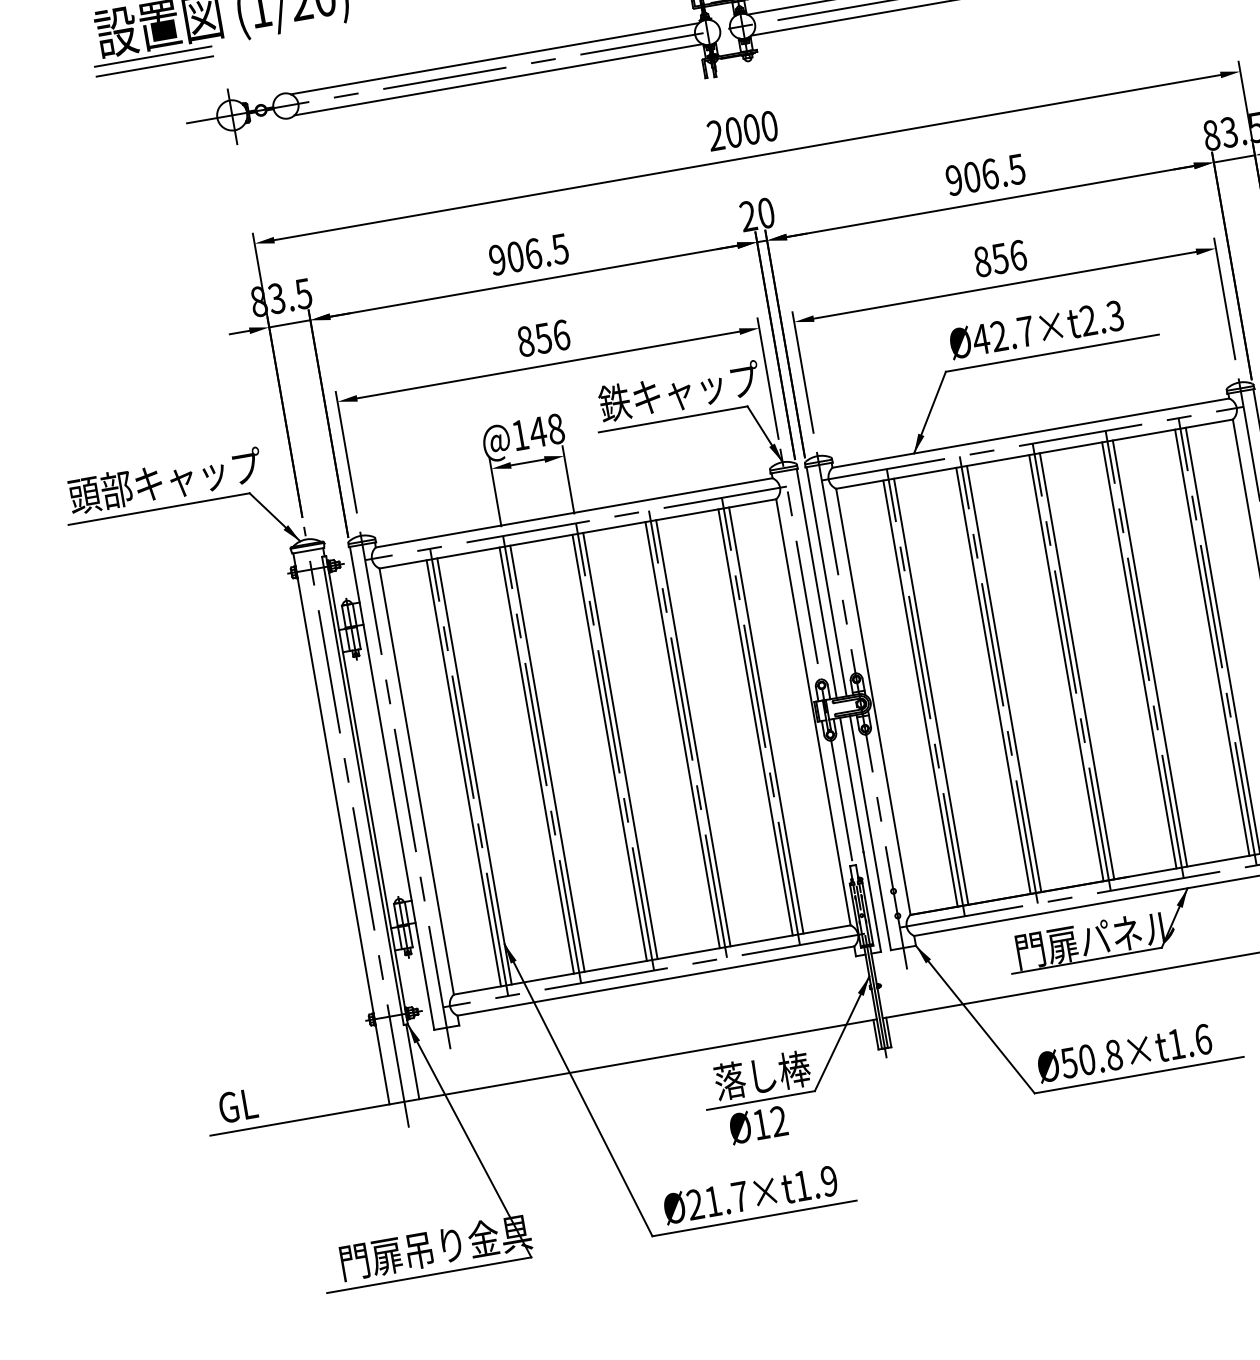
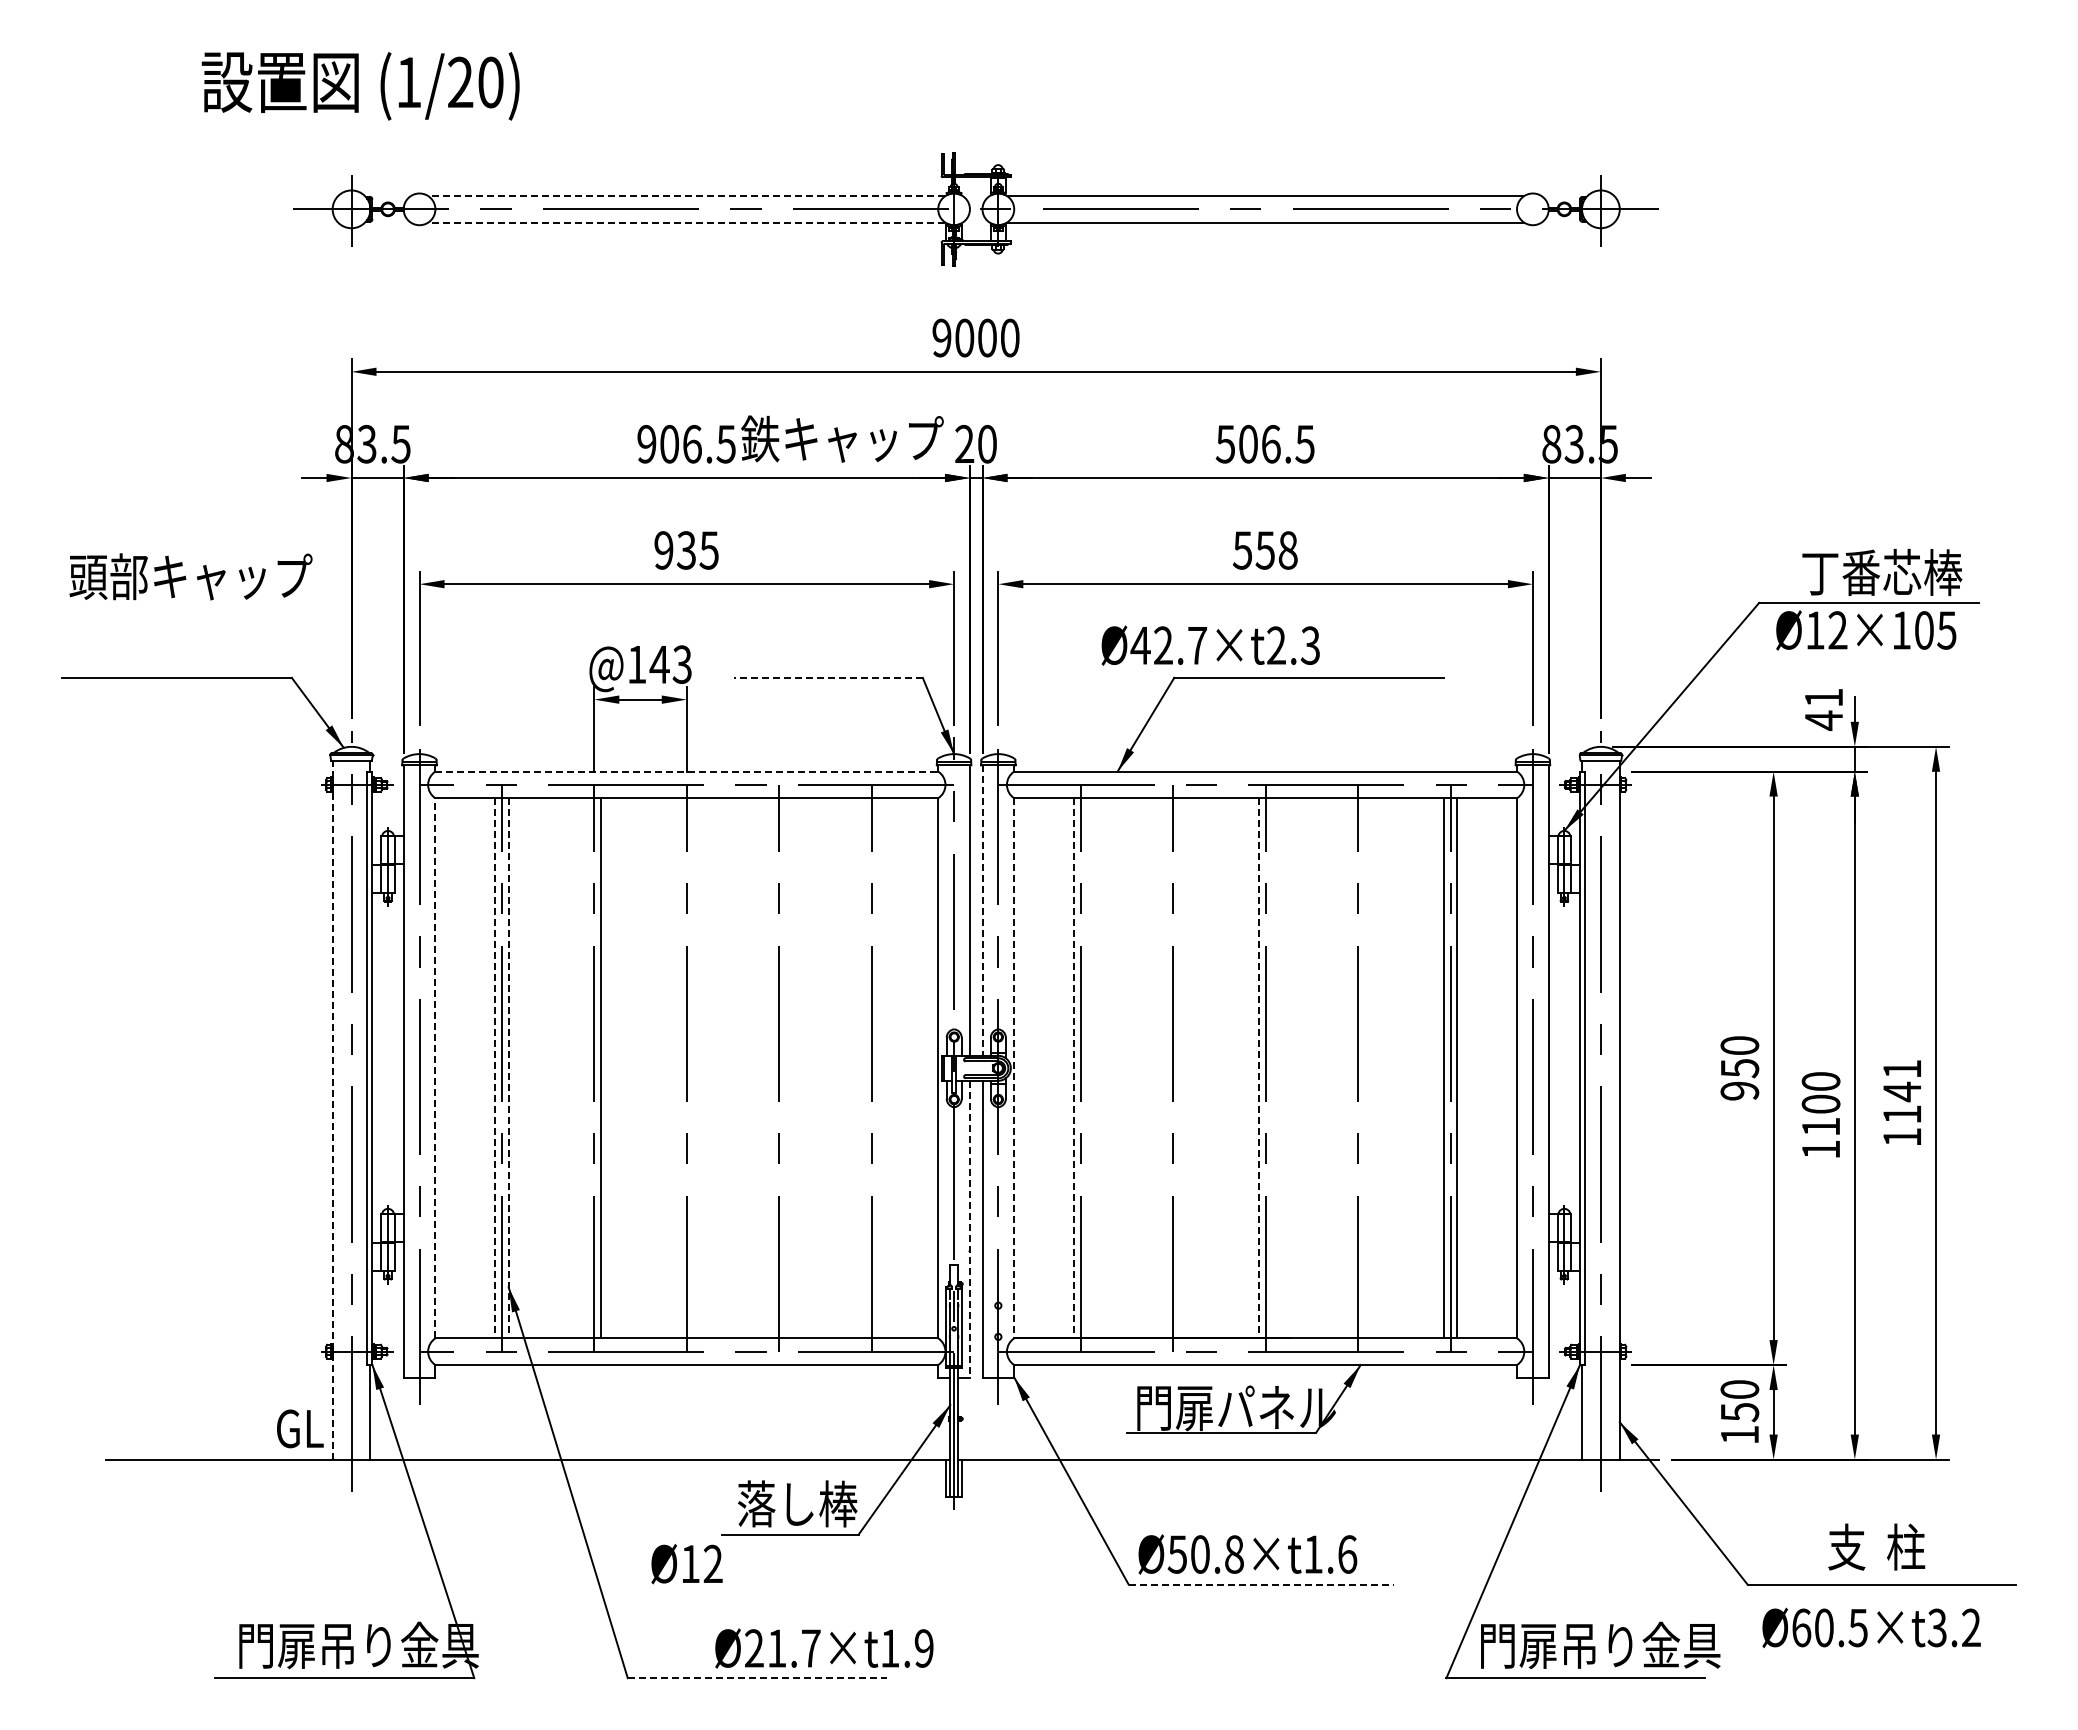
line: (152, 57) -> (266, 120), removed
line: (494, 59) -> (686, 196), solid -> dashed
line: (154, 66) -> (266, 132), removed
line: (498, 79) -> (686, 222), solid -> dashed
text: (715, 136) -> (941, 338), 2000 -> 9000
text: (953, 180) -> (1224, 444), 906.5 -> 506.5
text: (999, 258) -> (1264, 550), 856 -> 558
text: (1036, 329) -> (1210, 645), moved
text: (543, 338) -> (686, 550), 856 -> 935
text: (679, 391) -> (842, 438), moved
line: (673, 419) -> (828, 677), solid -> dashed
text: (555, 429) -> (681, 664), @148 -> @143
text: (165, 480) -> (190, 576), moved
line: (574, 512) -> (687, 771), solid -> dashed
line: (826, 582) -> (982, 911), solid -> dashed
line: (1149, 653) -> (1364, 1068), removed
line: (1139, 655) -> (1351, 1068), removed
line: (1077, 666) -> (1272, 1068), removed
line: (1066, 668) -> (1258, 1068), solid -> dashed
line: (1003, 679) -> (1179, 1068), removed
line: (993, 681) -> (1166, 1068), removed
line: (931, 691) -> (1087, 1068), removed
line: (920, 693) -> (1073, 1068), solid -> dashed
line: (873, 701) -> (1014, 1068), solid -> dashed
line: (766, 720) -> (878, 1068), removed
line: (755, 722) -> (864, 1068), removed
line: (693, 733) -> (786, 1068), removed
line: (682, 735) -> (772, 1068), removed
line: (620, 746) -> (693, 1068), removed
line: (610, 747) -> (680, 1068), removed
line: (536, 760) -> (587, 1068), removed
line: (474, 771) -> (508, 1068), solid -> dashed
line: (464, 773) -> (495, 1068), solid -> dashed
line: (416, 780) -> (435, 1067), solid -> dashed
line: (341, 828) -> (332, 1109), solid -> dashed
line: (860, 835) -> (969, 1229), solid -> dashed
line: (1139, 1075) -> (1261, 1584), solid -> dashed
text: (238, 1105) -> (300, 1428), moved
text: (758, 1125) -> (686, 1564), moved
text: (750, 1194) -> (824, 1648), moved
line: (754, 1218) -> (757, 1678), solid -> dashed

